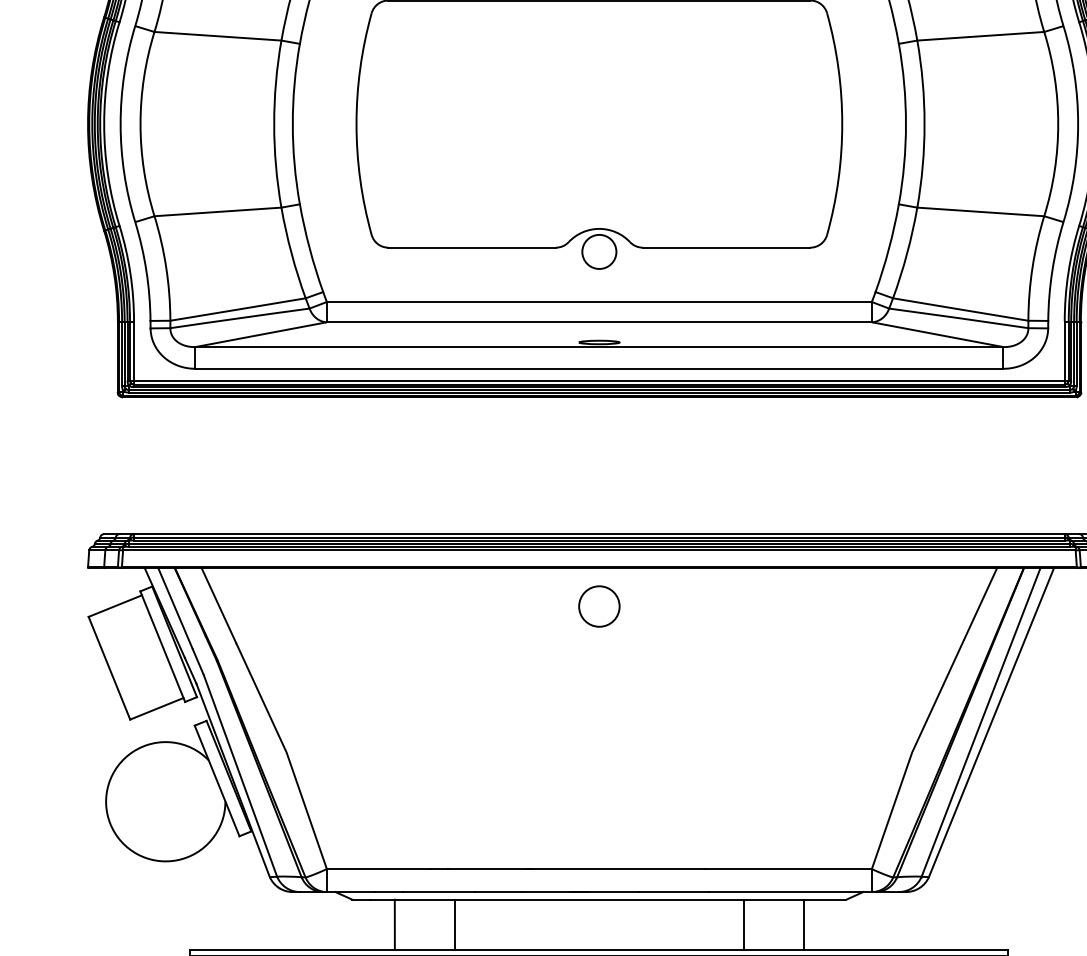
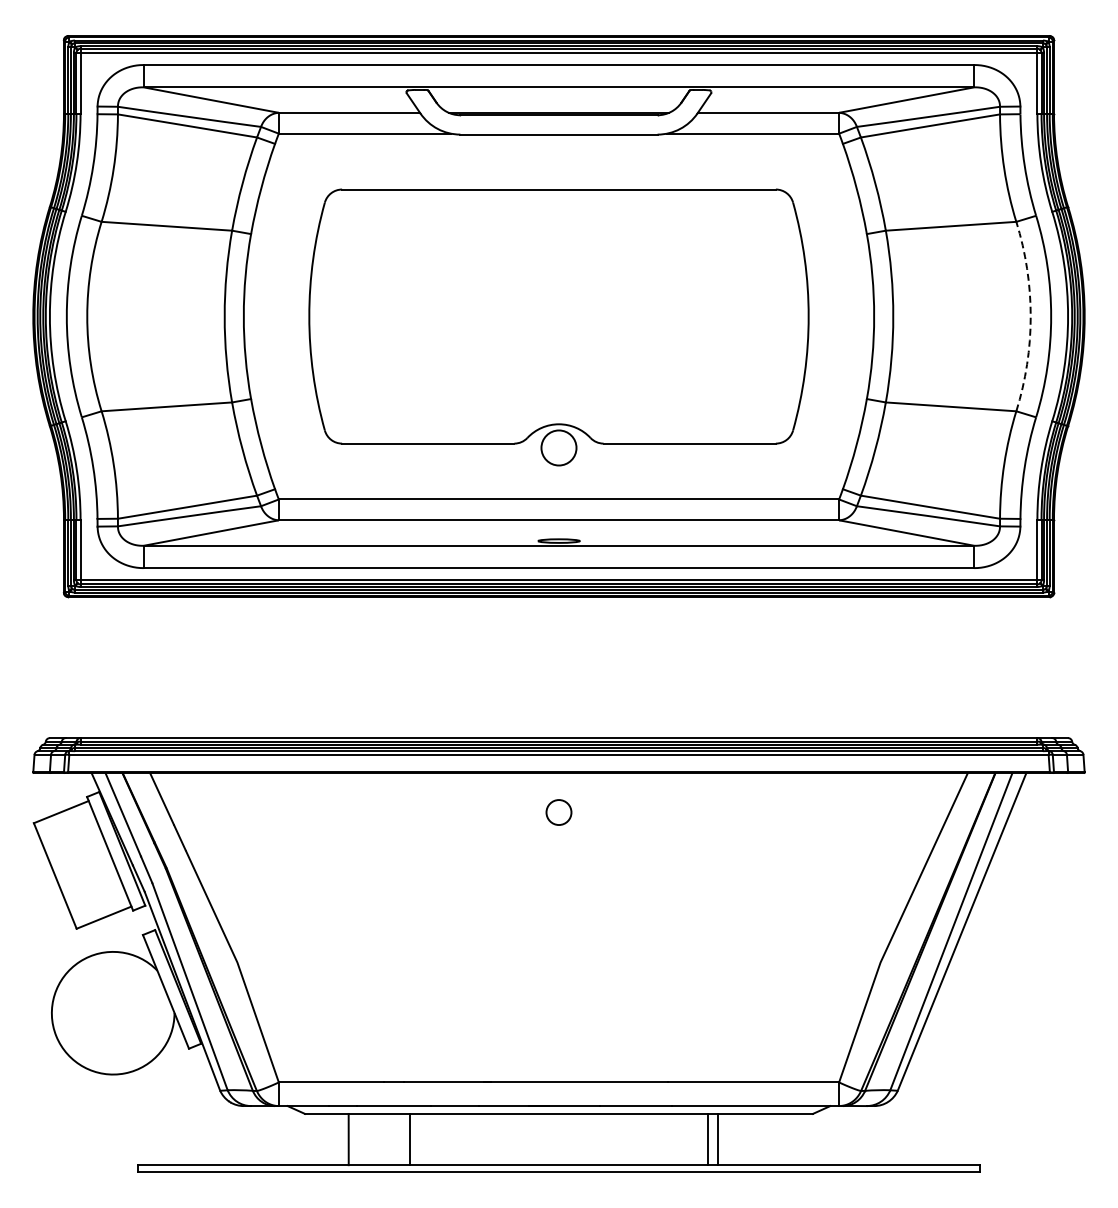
arc: (1058, 124) -> (1030, 316), solid -> dashed
circle: (598, 606) -> (558, 812), size x0.6
line: (804, 924) -> (718, 1139), moved

